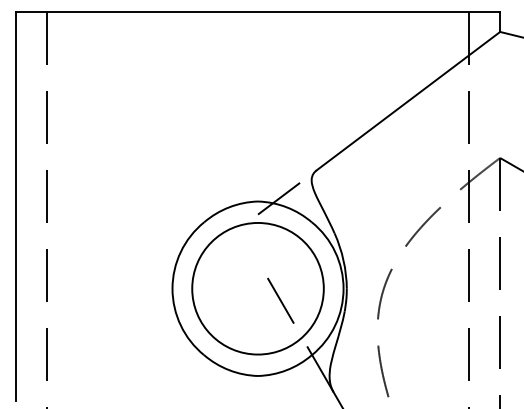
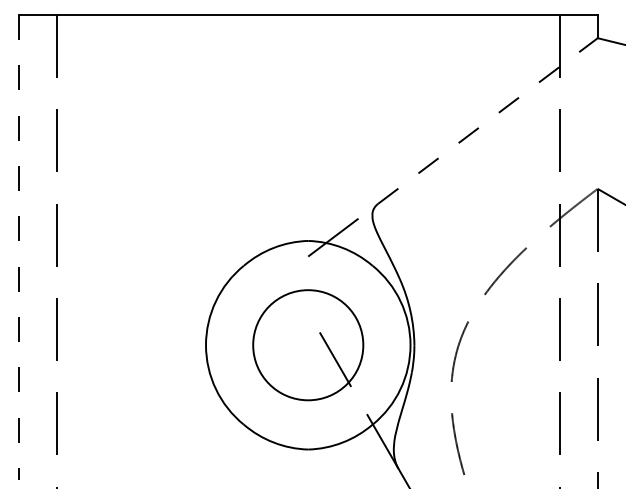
line: (408, 100) -> (488, 120), solid -> dashed
line: (15, 207) -> (18, 247), solid -> dashed
circle: (257, 288) -> (307, 344), size x0.7

